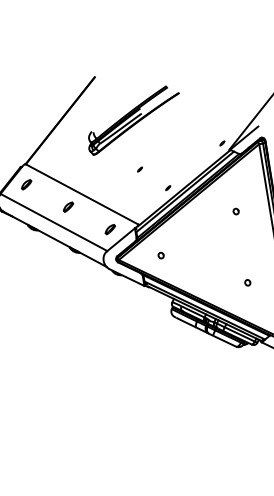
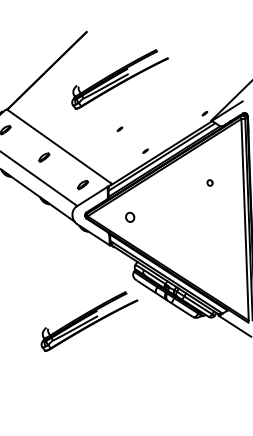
part: (160, 255) -> (129, 217), size x1.6
part: (247, 282) -> (212, 254), removed
part: (133, 364) -> (89, 321), added

